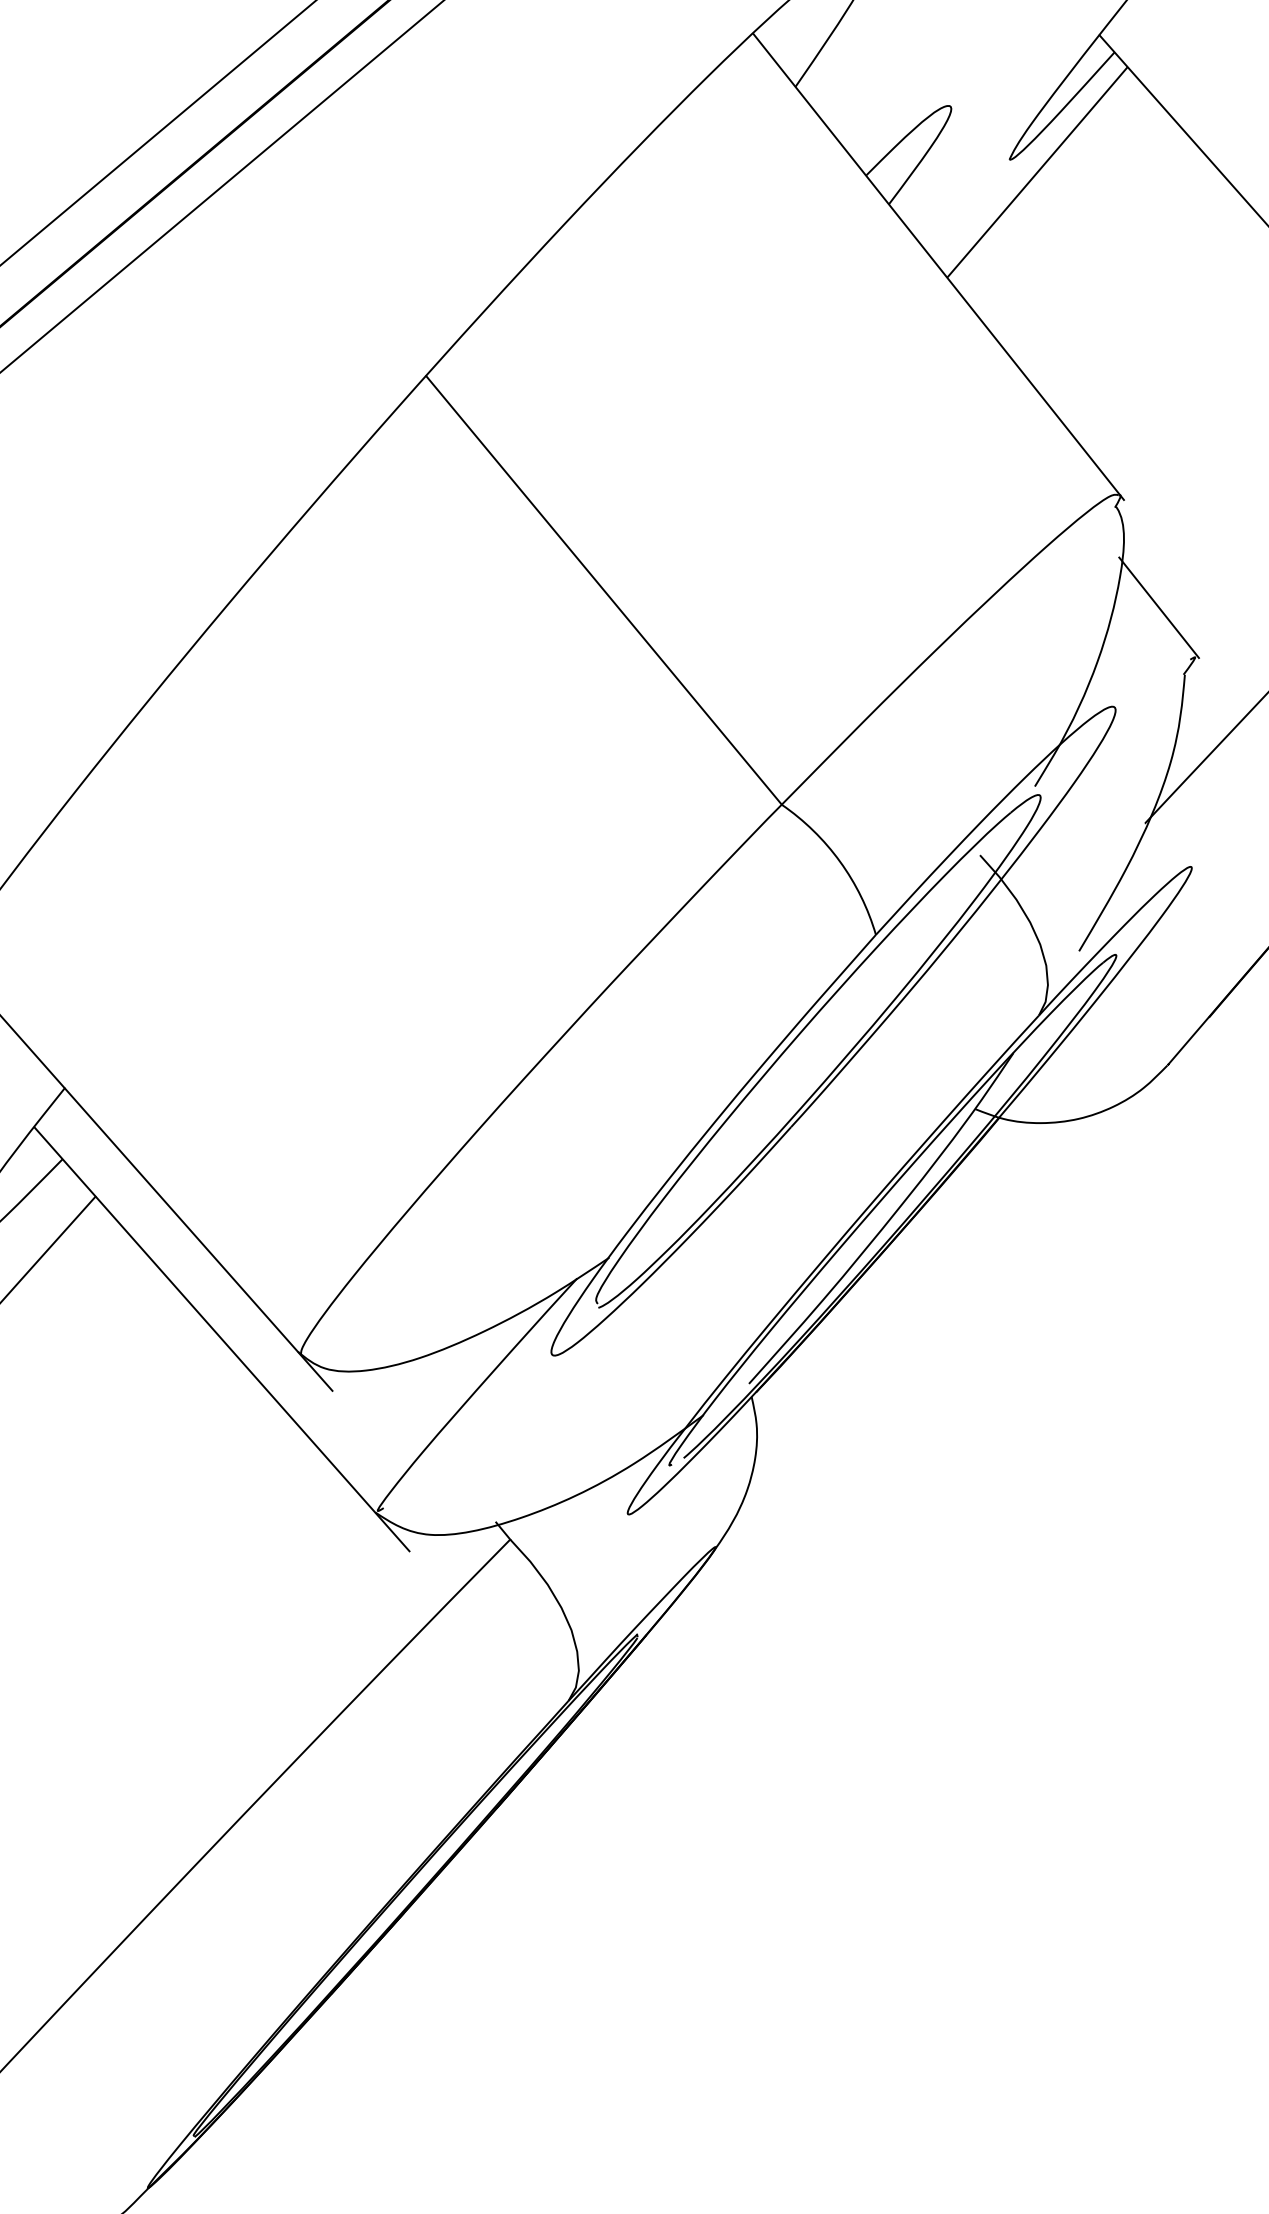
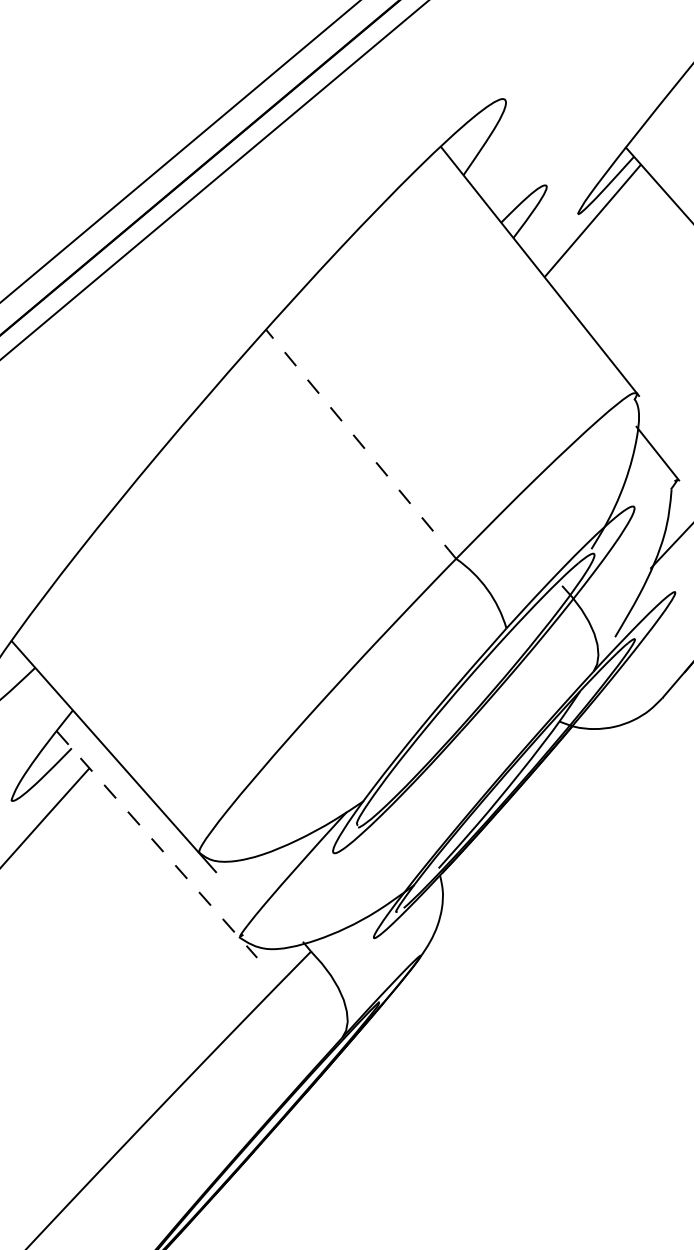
line: (604, 590) -> (361, 444), solid -> dashed
line: (222, 1339) -> (157, 844), solid -> dashed

